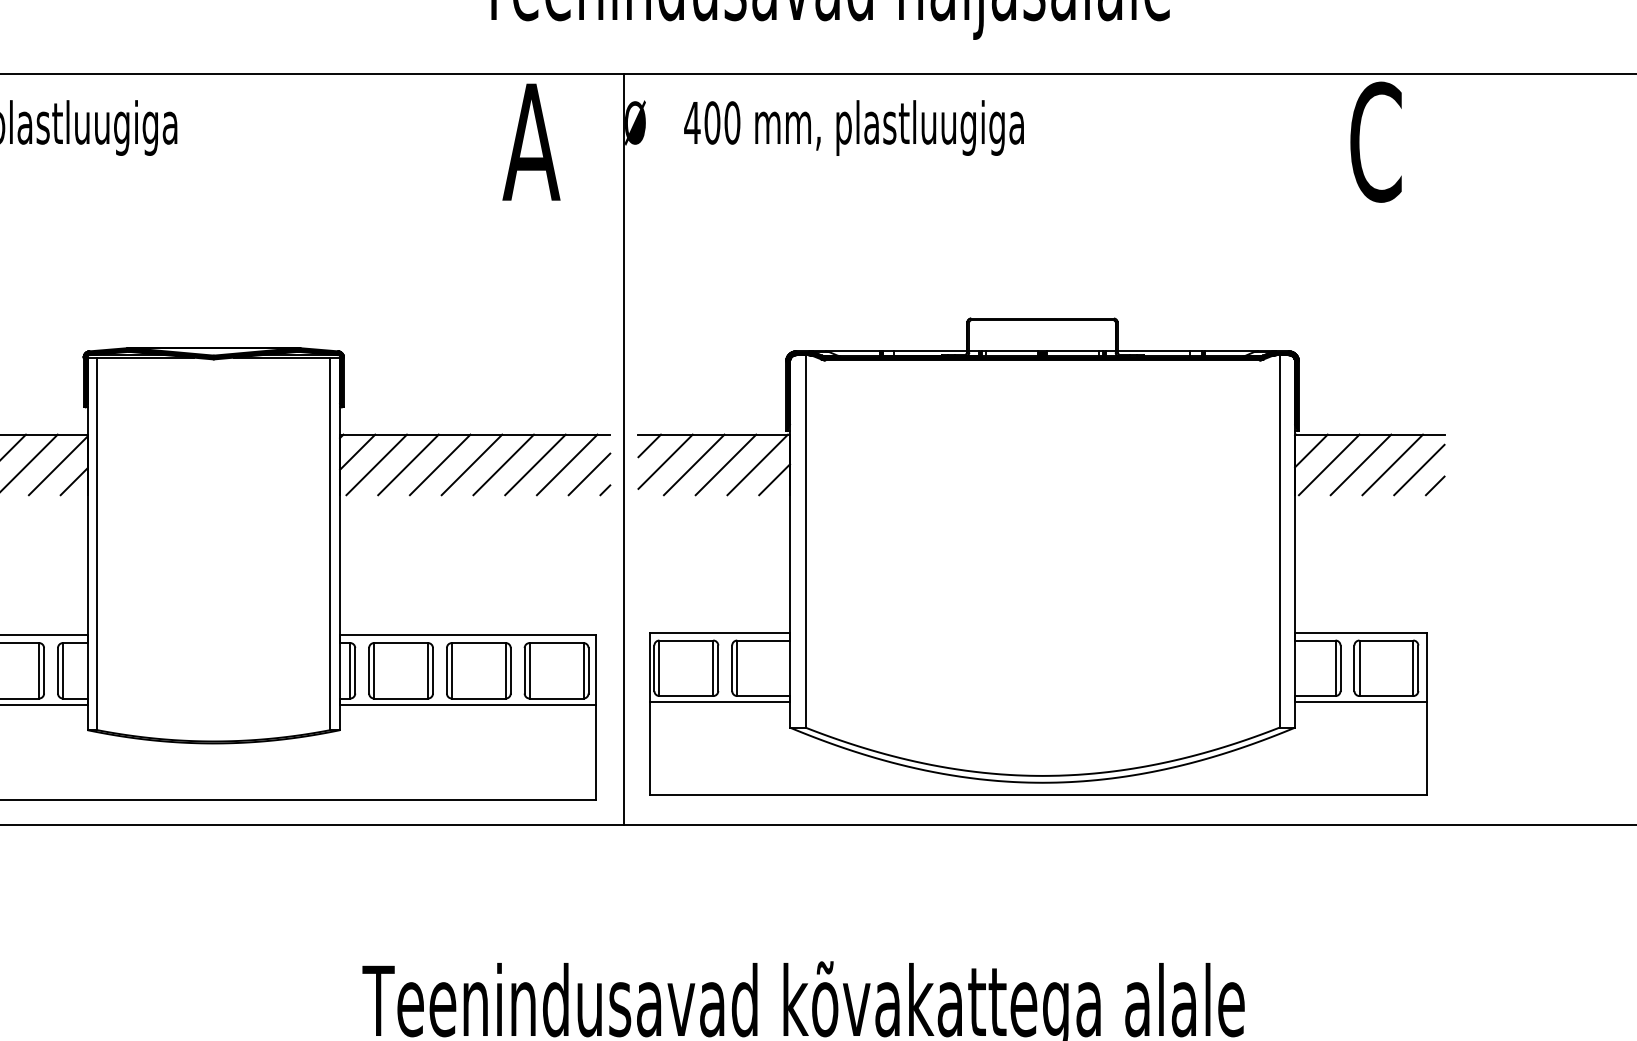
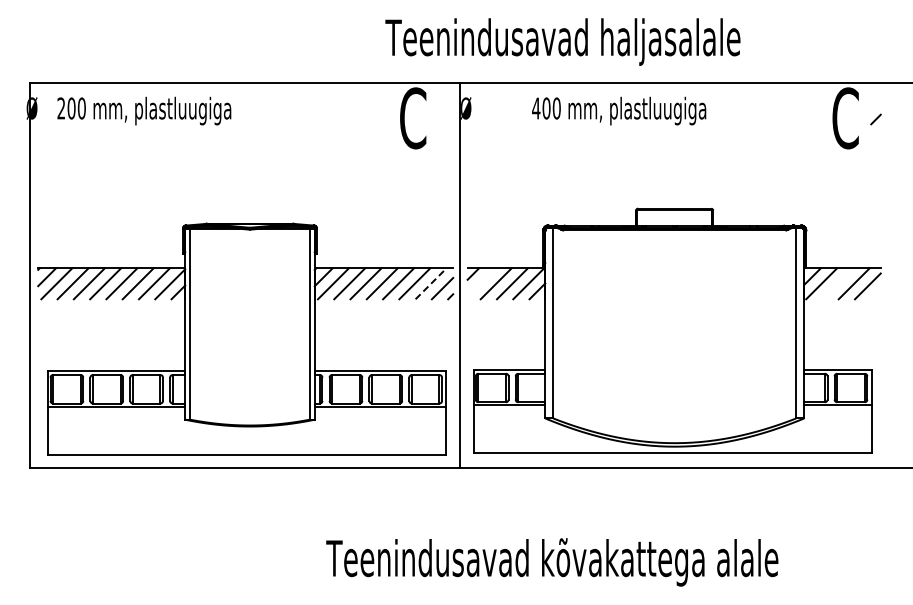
text: (854, 126) -> (619, 110), moved
text: (530, 142) -> (412, 118), A -> C
line: (665, 462) -> (481, 282), removed
line: (567, 464) -> (431, 283), solid -> dashed
line: (1360, 464) -> (837, 283), removed
line: (1434, 485) -> (875, 119), moved

